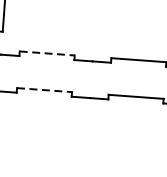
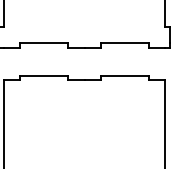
line: (47, 53) -> (44, 43), dashed -> solid
line: (45, 89) -> (44, 75), dashed -> solid

